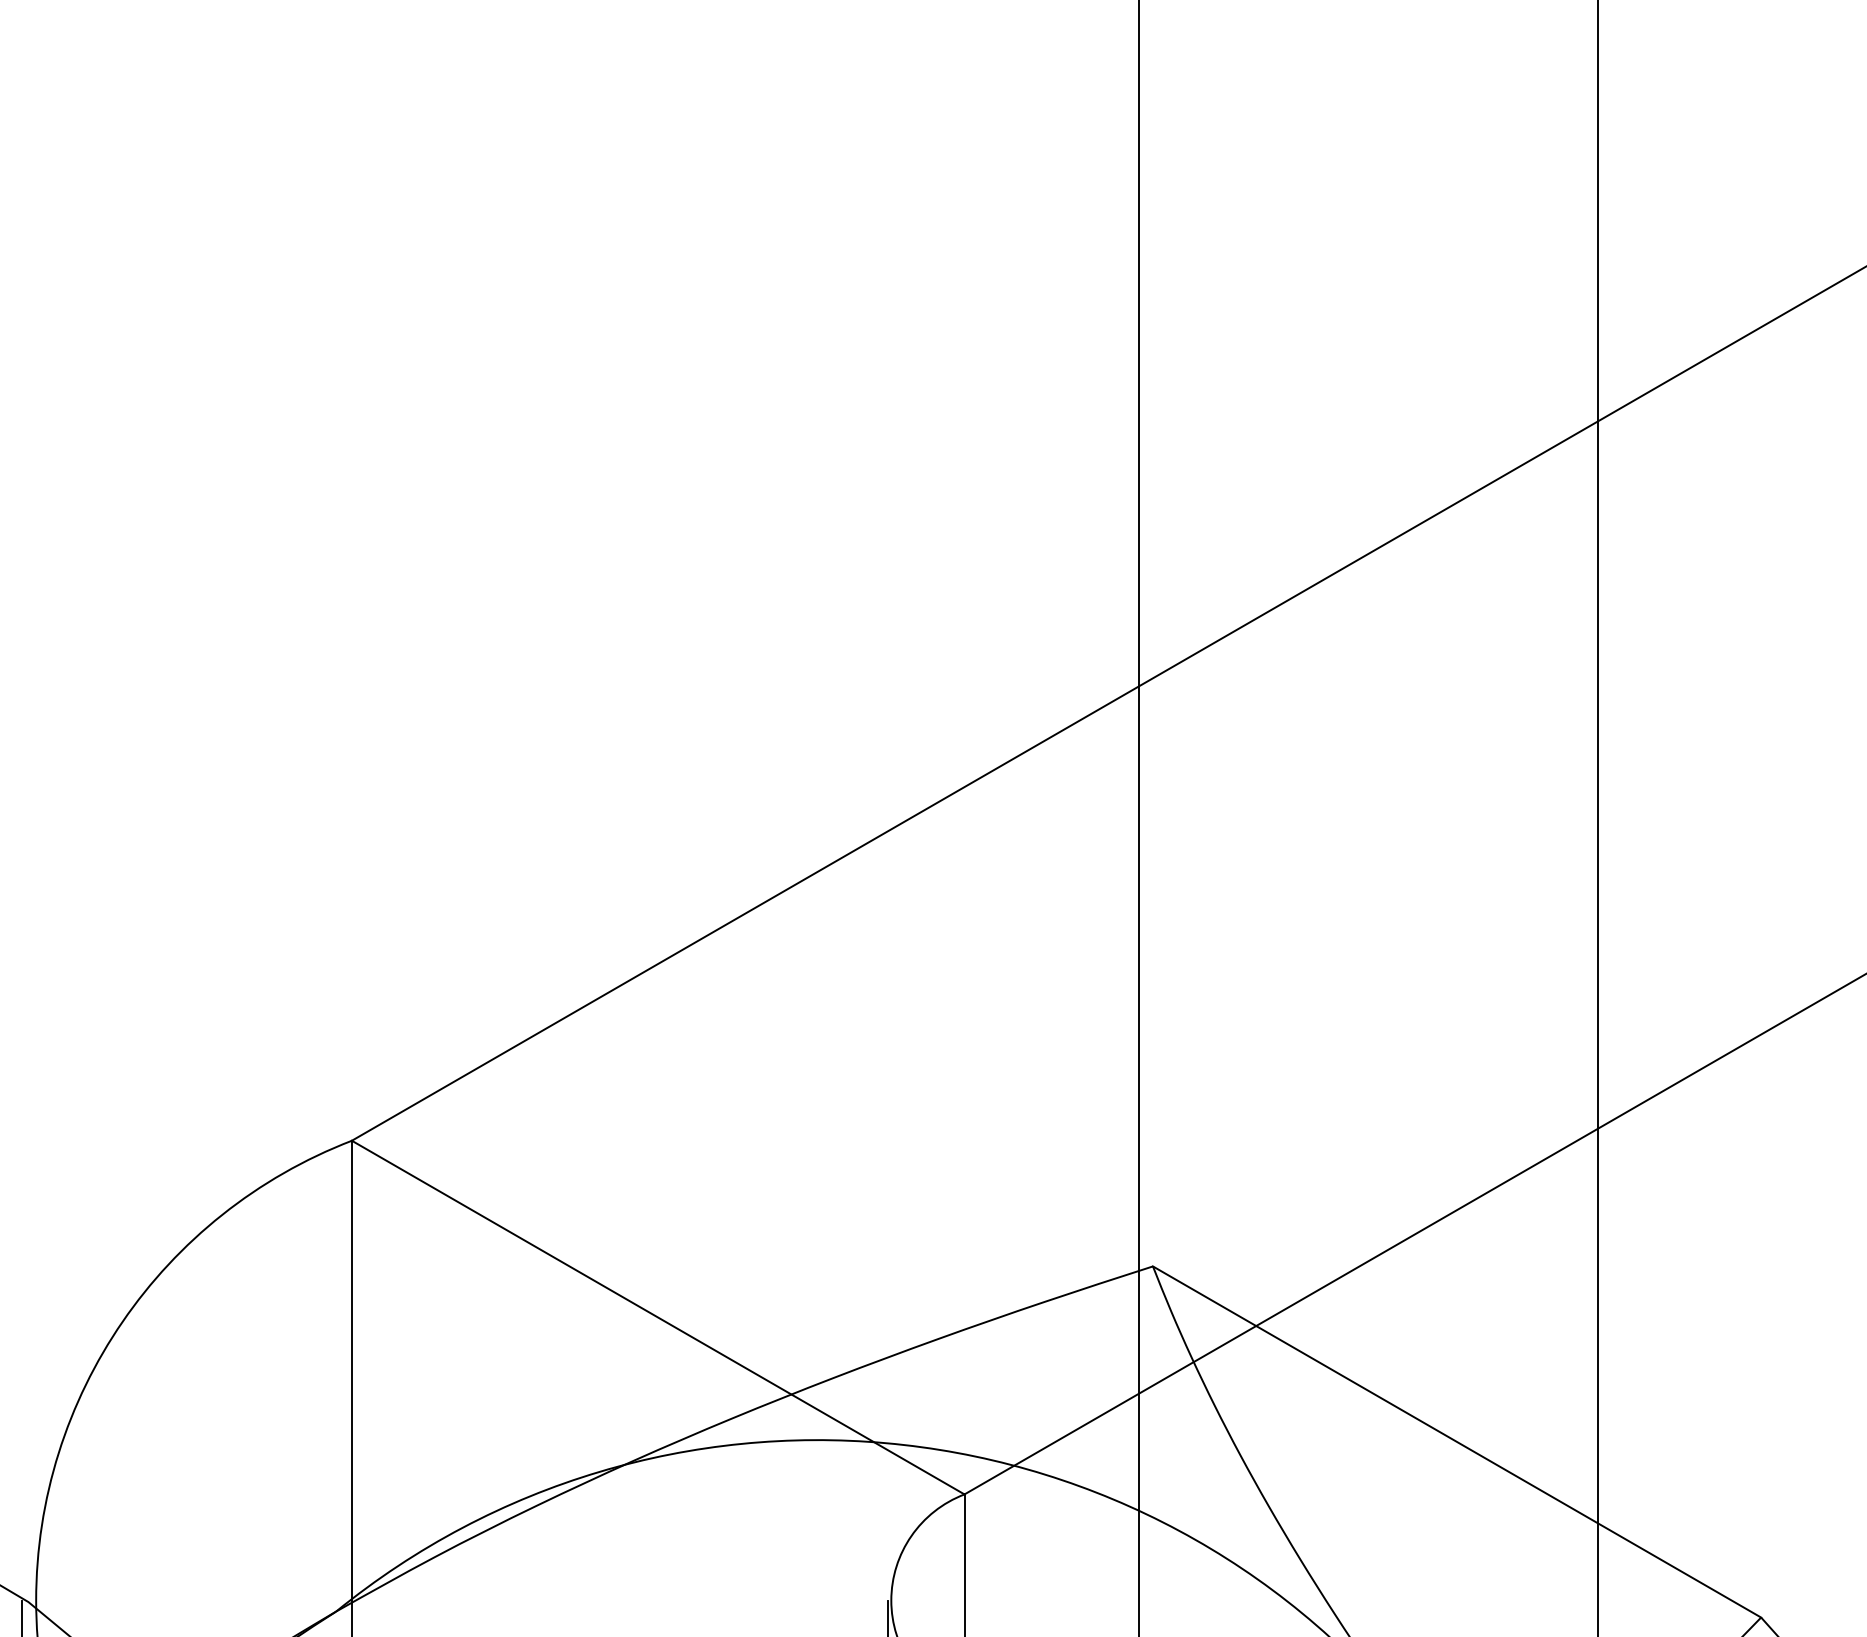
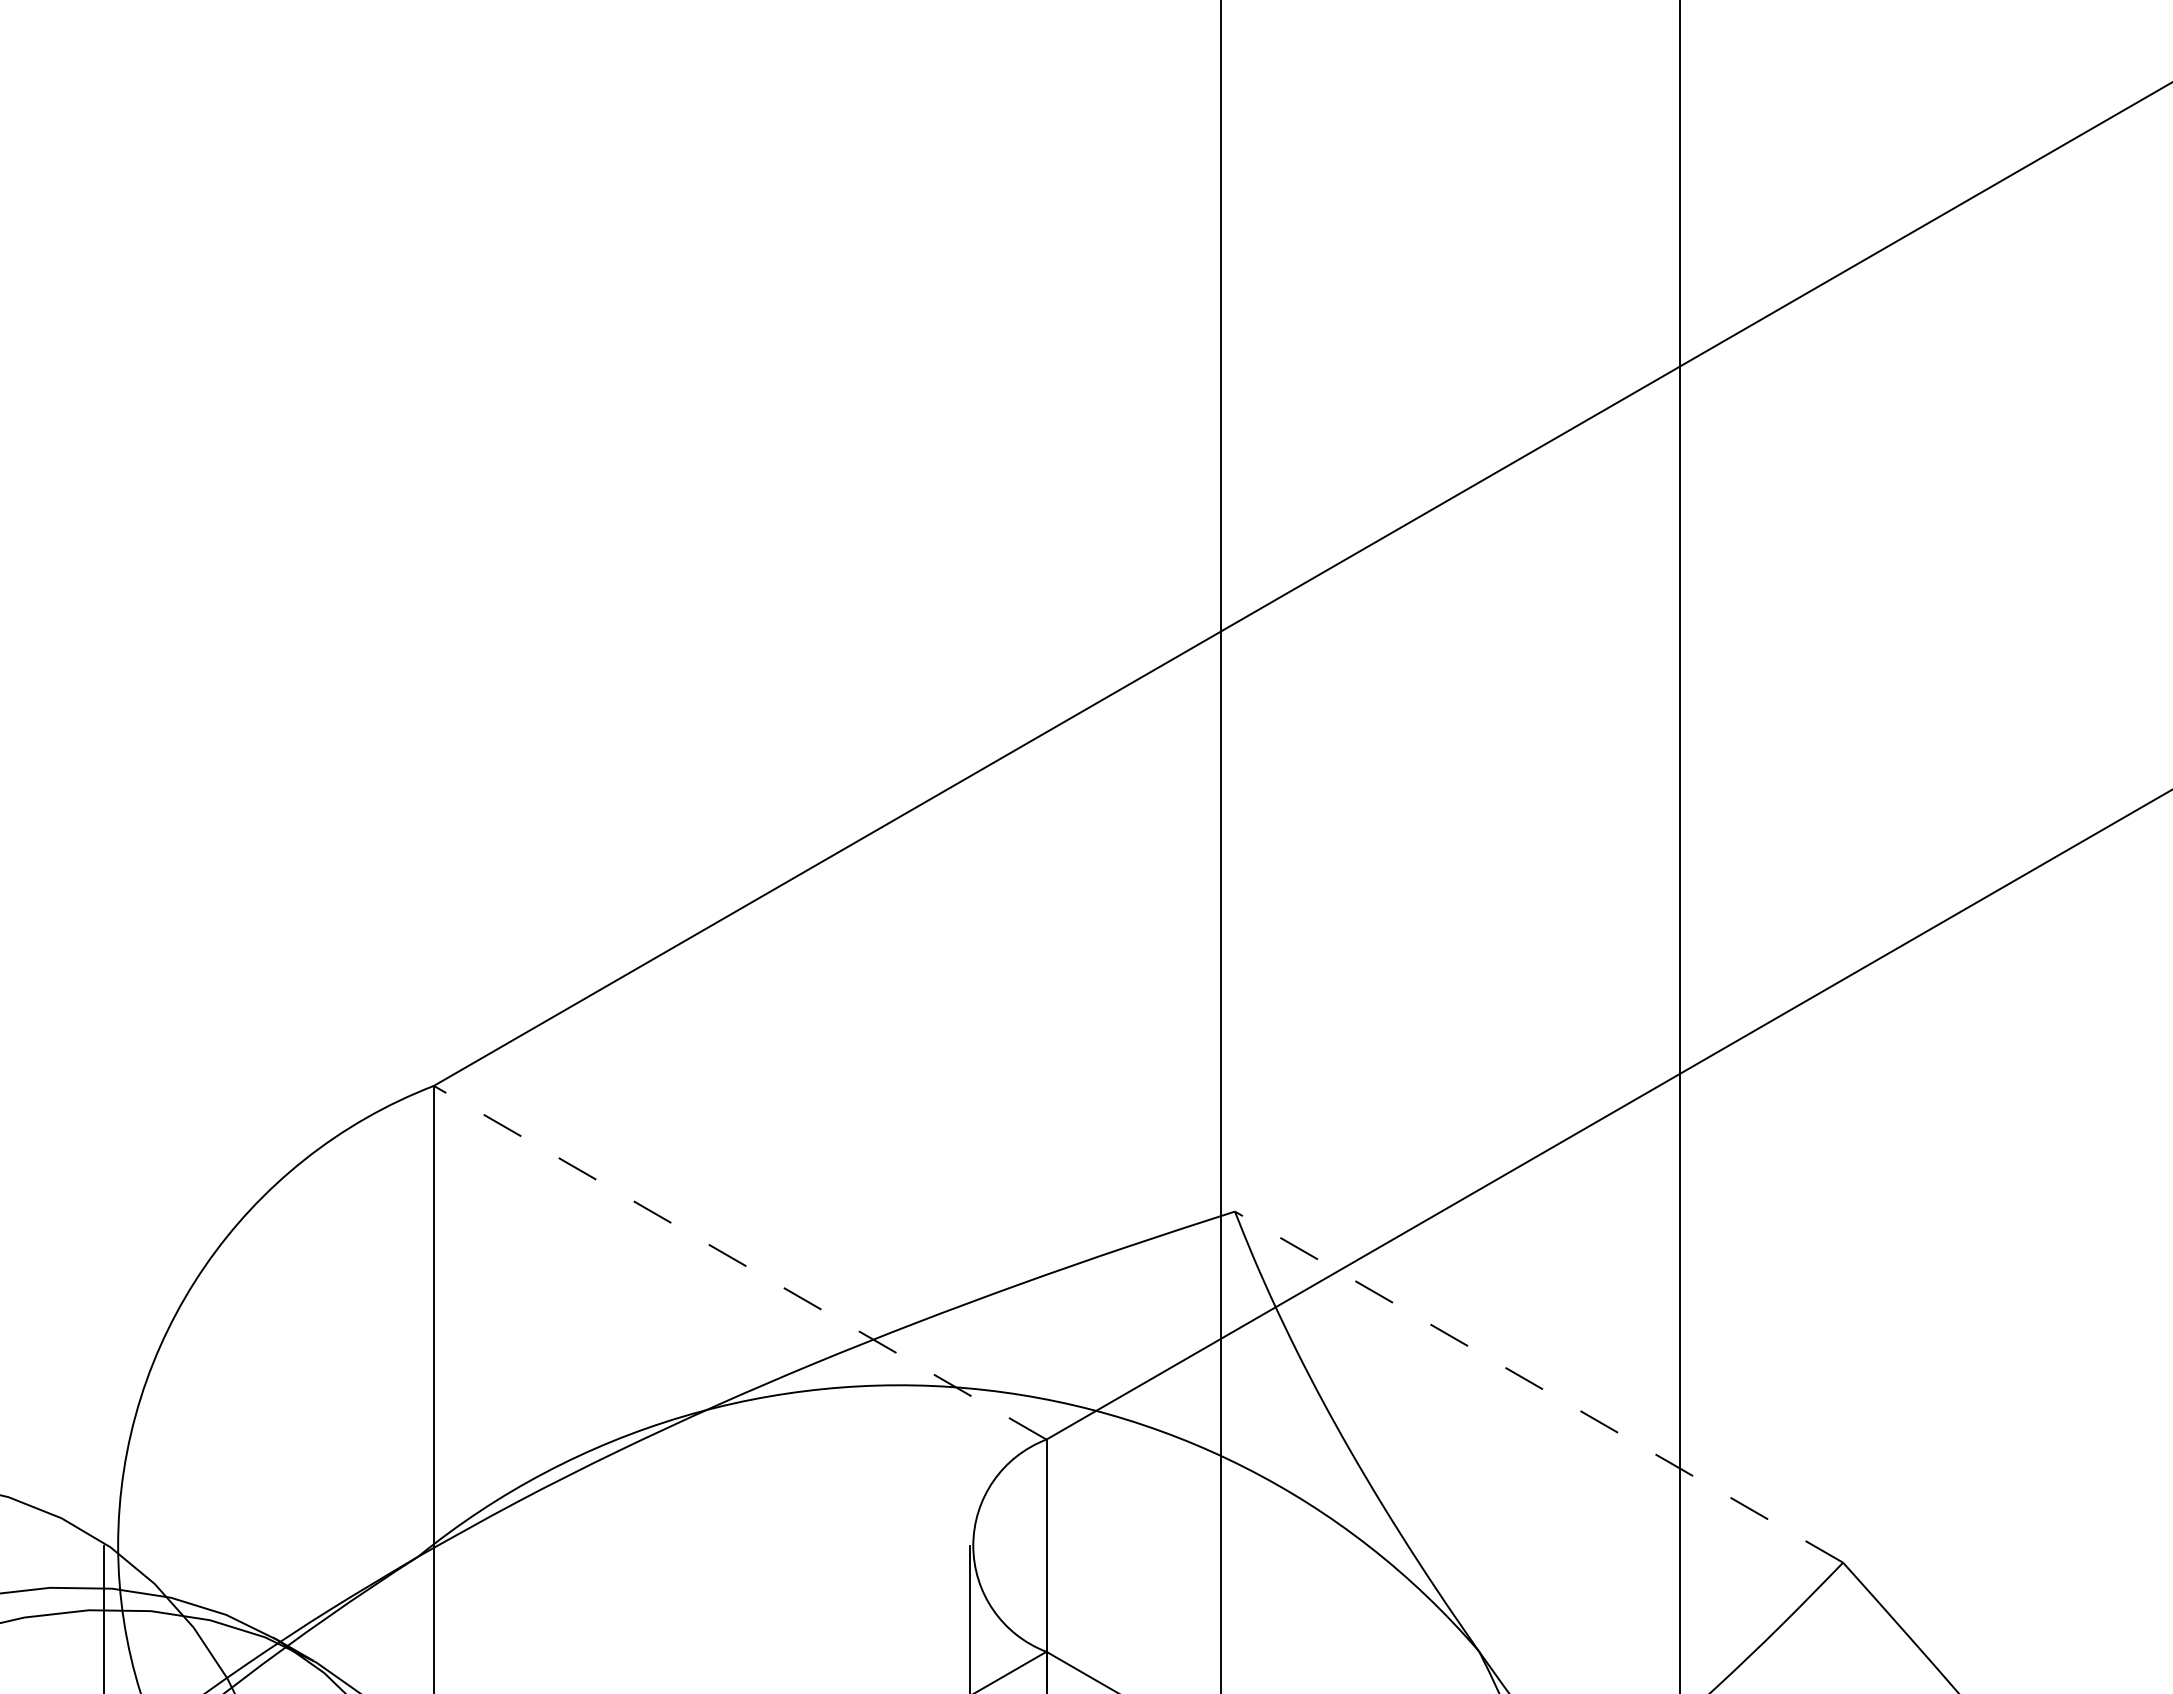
line: (658, 1317) -> (740, 1262), solid -> dashed
line: (1456, 1441) -> (1538, 1386), solid -> dashed

